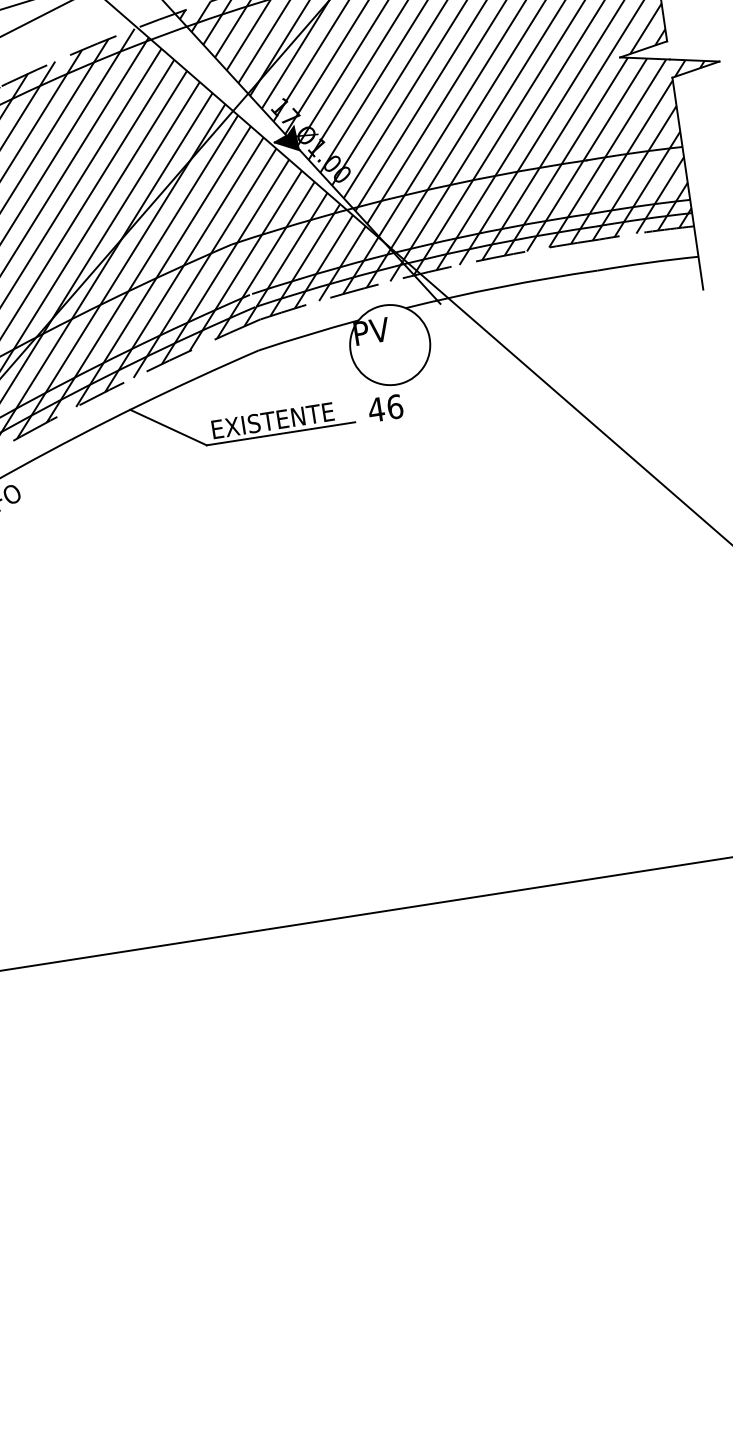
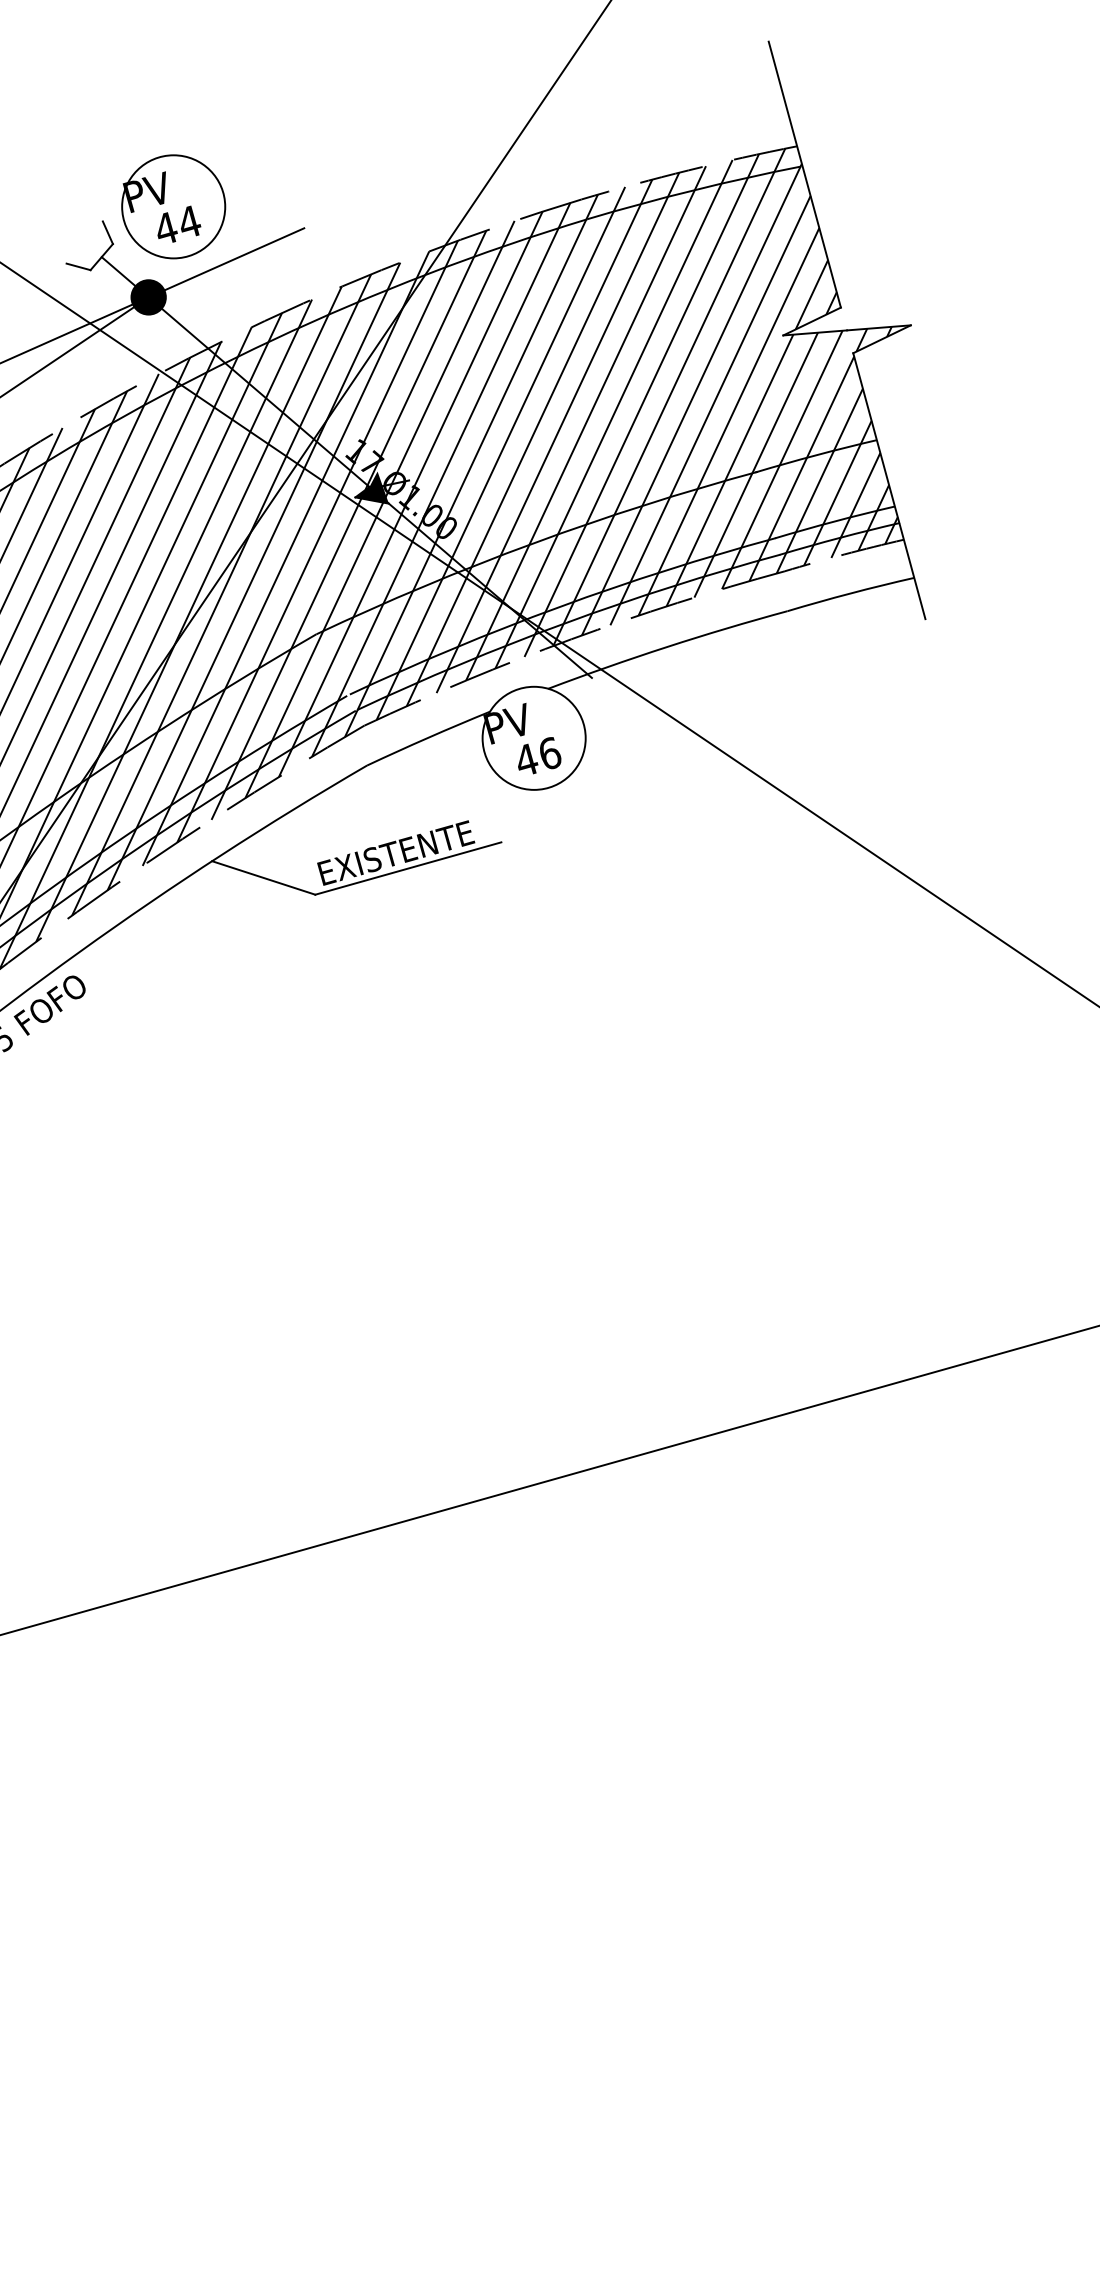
hatch: (193, 60) -> (238, 405), added
hatch: (309, 165) -> (403, 521), added
text: (386, 407) -> (539, 755), moved

